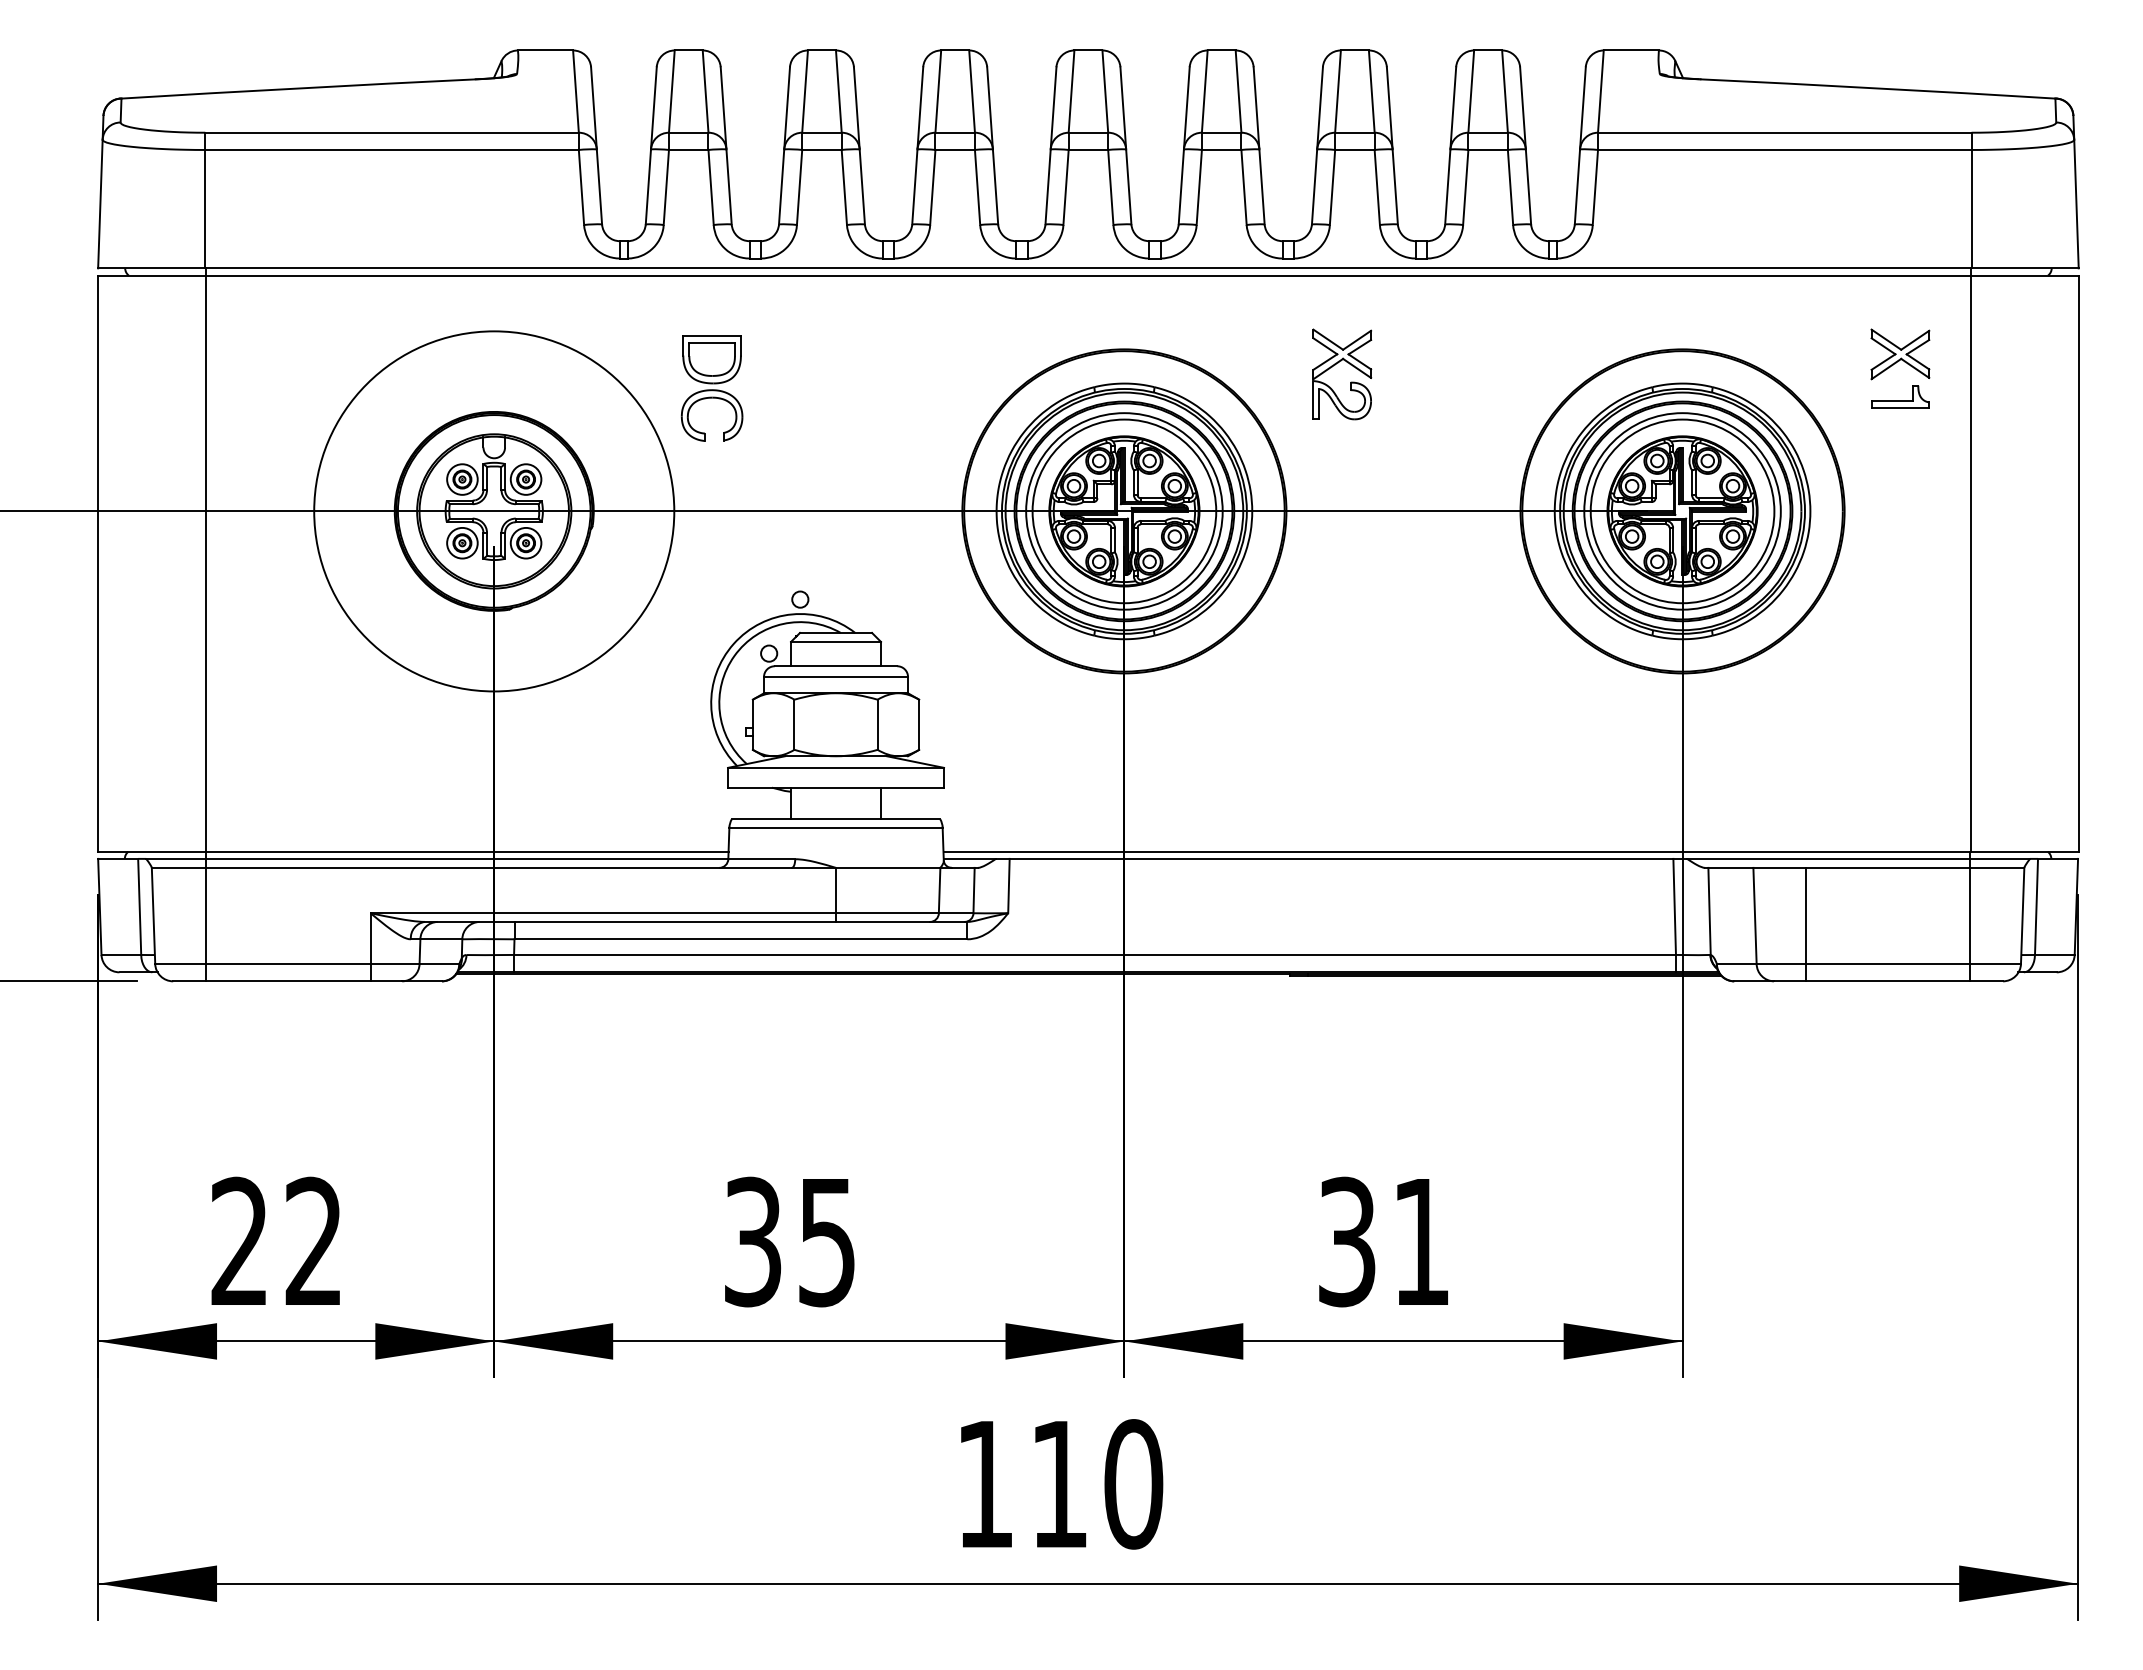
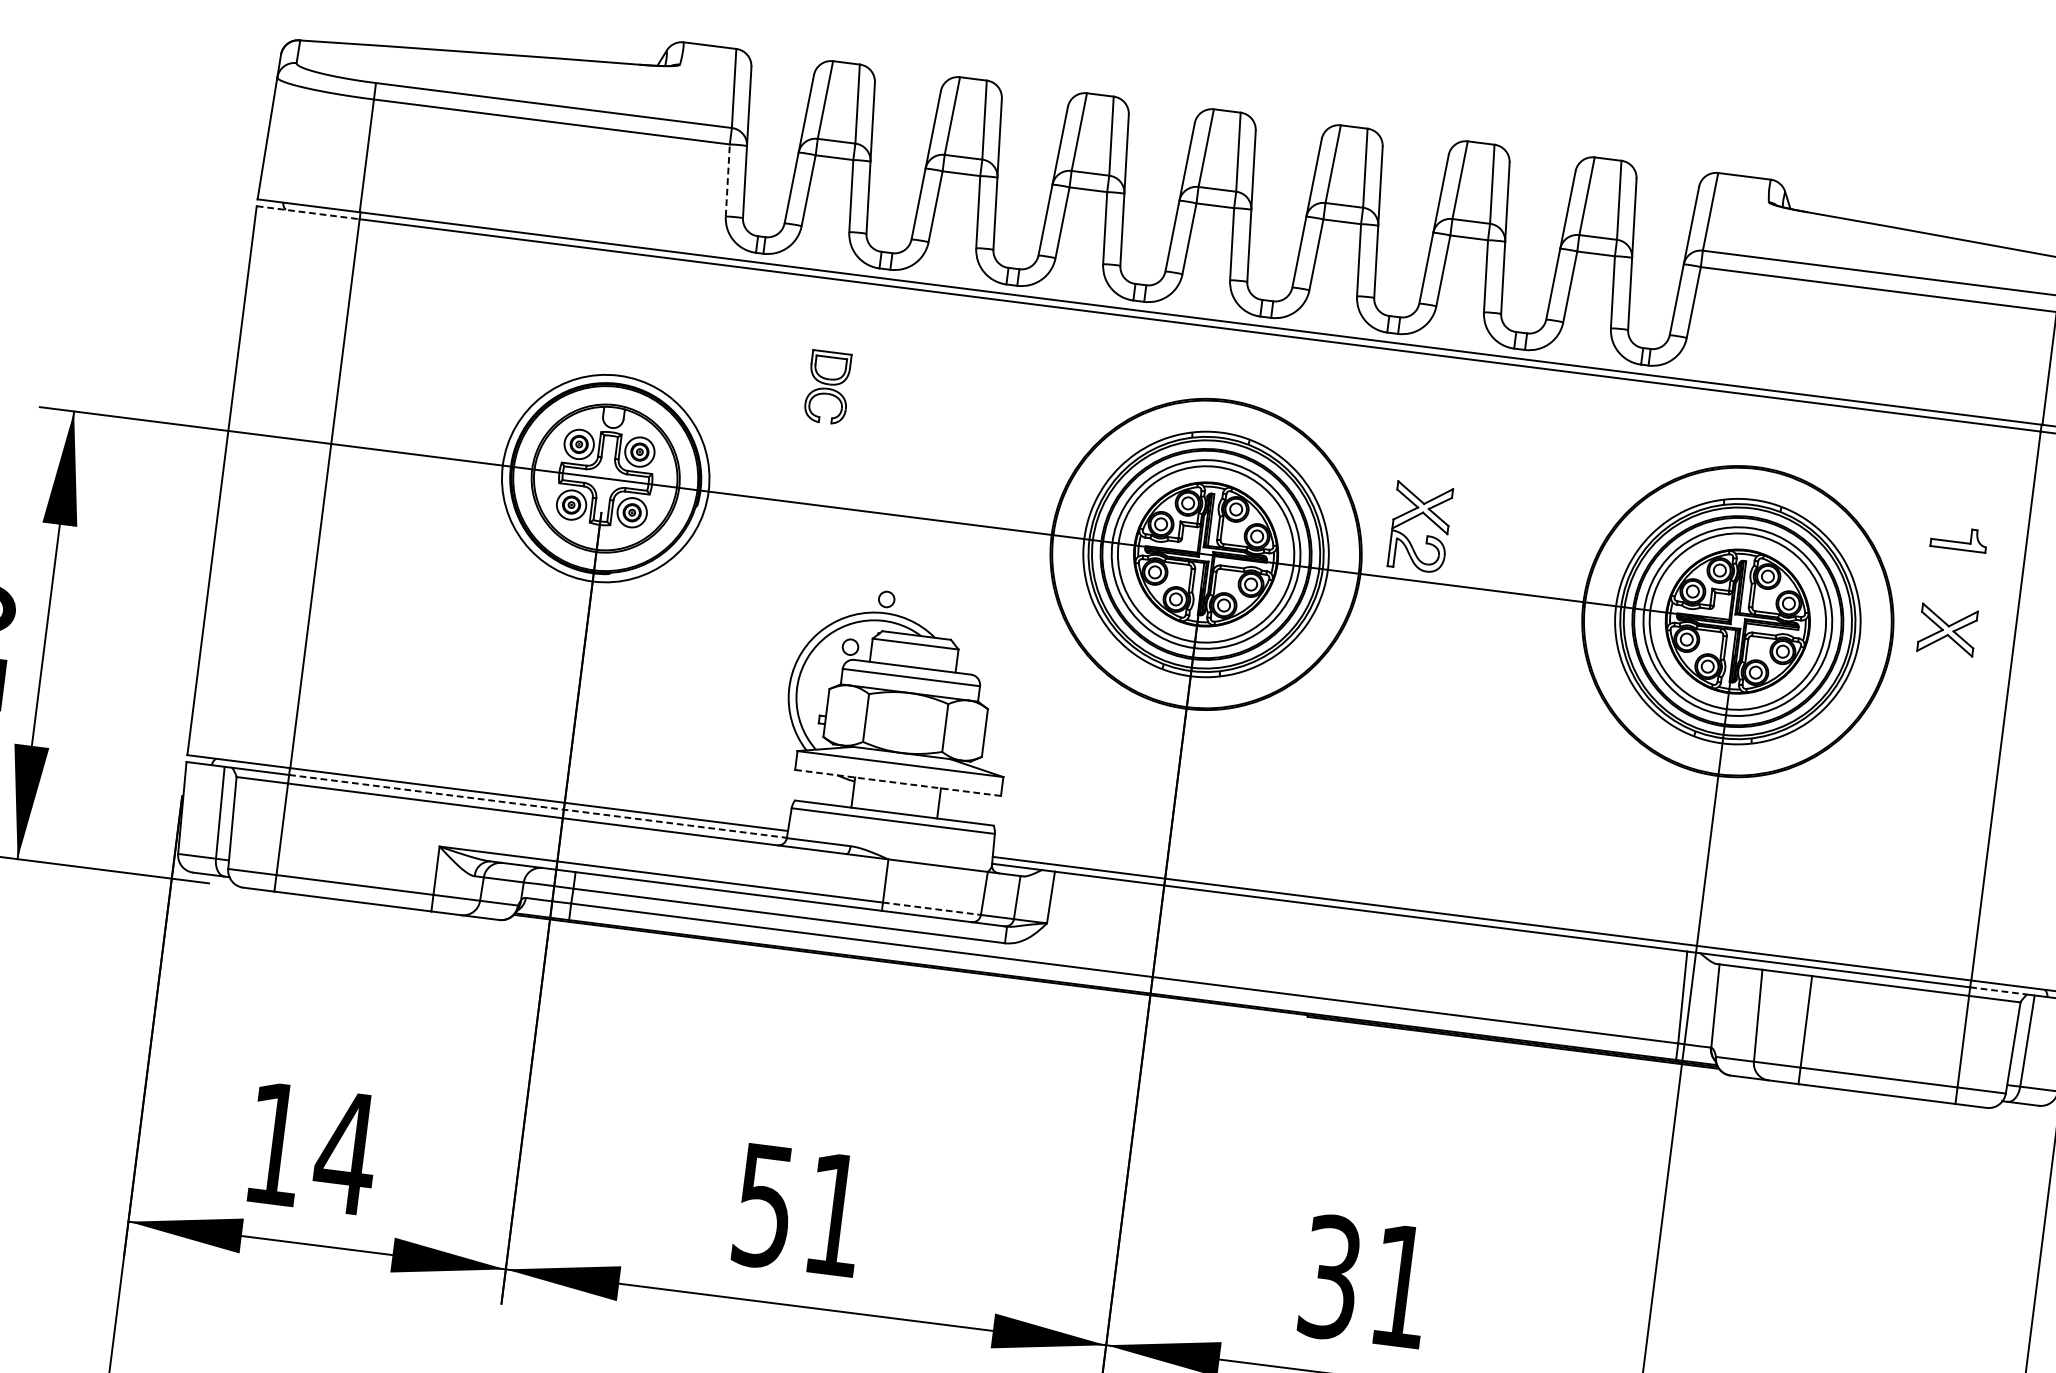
line: (581, 187) -> (727, 180), solid -> dashed
line: (152, 275) -> (308, 212), solid -> dashed
part: (1900, 354) -> (1947, 630), moved
part: (1350, 382) -> (1427, 536), moved
part: (711, 388) -> (827, 387), size x0.7
circle: (494, 511) -> (605, 478), size x0.6
line: (836, 787) -> (898, 782), solid -> dashed
line: (467, 858) -> (538, 806), solid -> dashed
line: (2000, 858) -> (1998, 990), solid -> dashed
line: (887, 913) -> (931, 909), solid -> dashed
text: (277, 1240) -> (311, 1147), 22 -> 14
text: (789, 1241) -> (799, 1209), 35 -> 51

